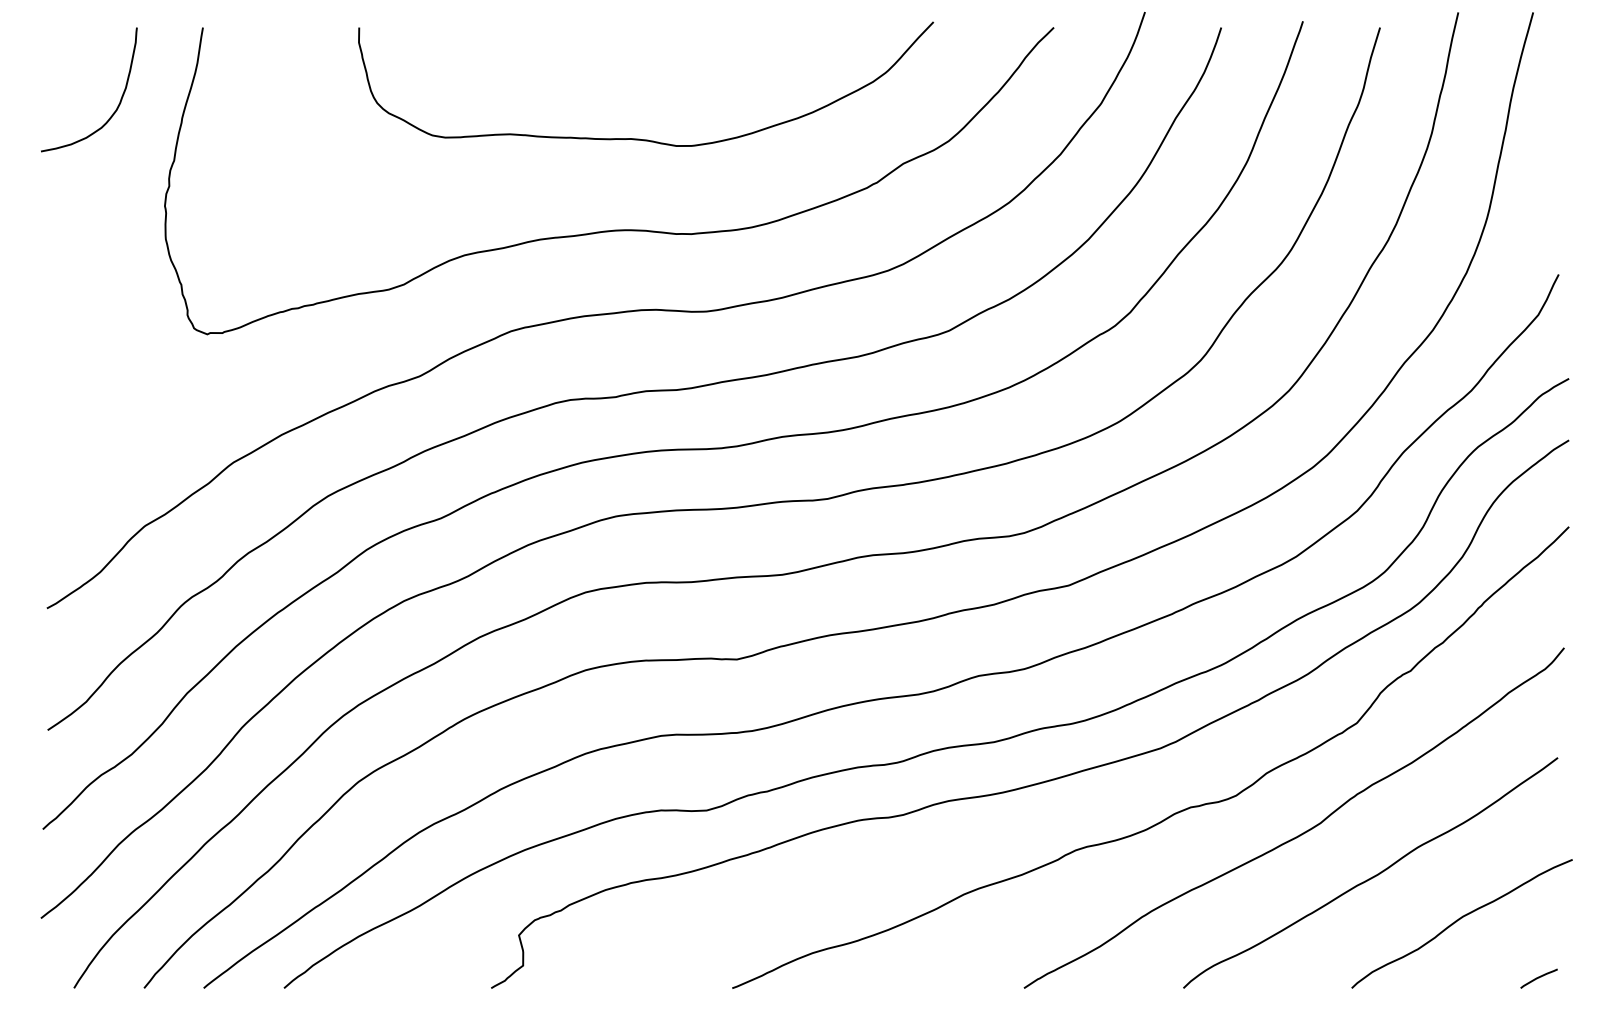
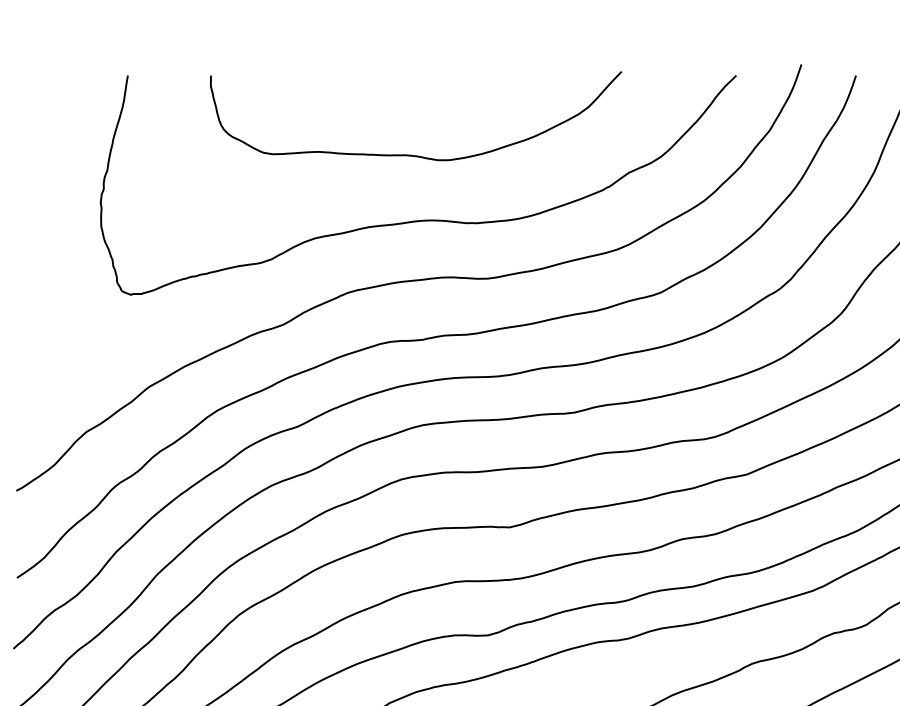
curve: (120, 98) -> (68, 126), removed
curve: (639, 138) -> (411, 154), moved

